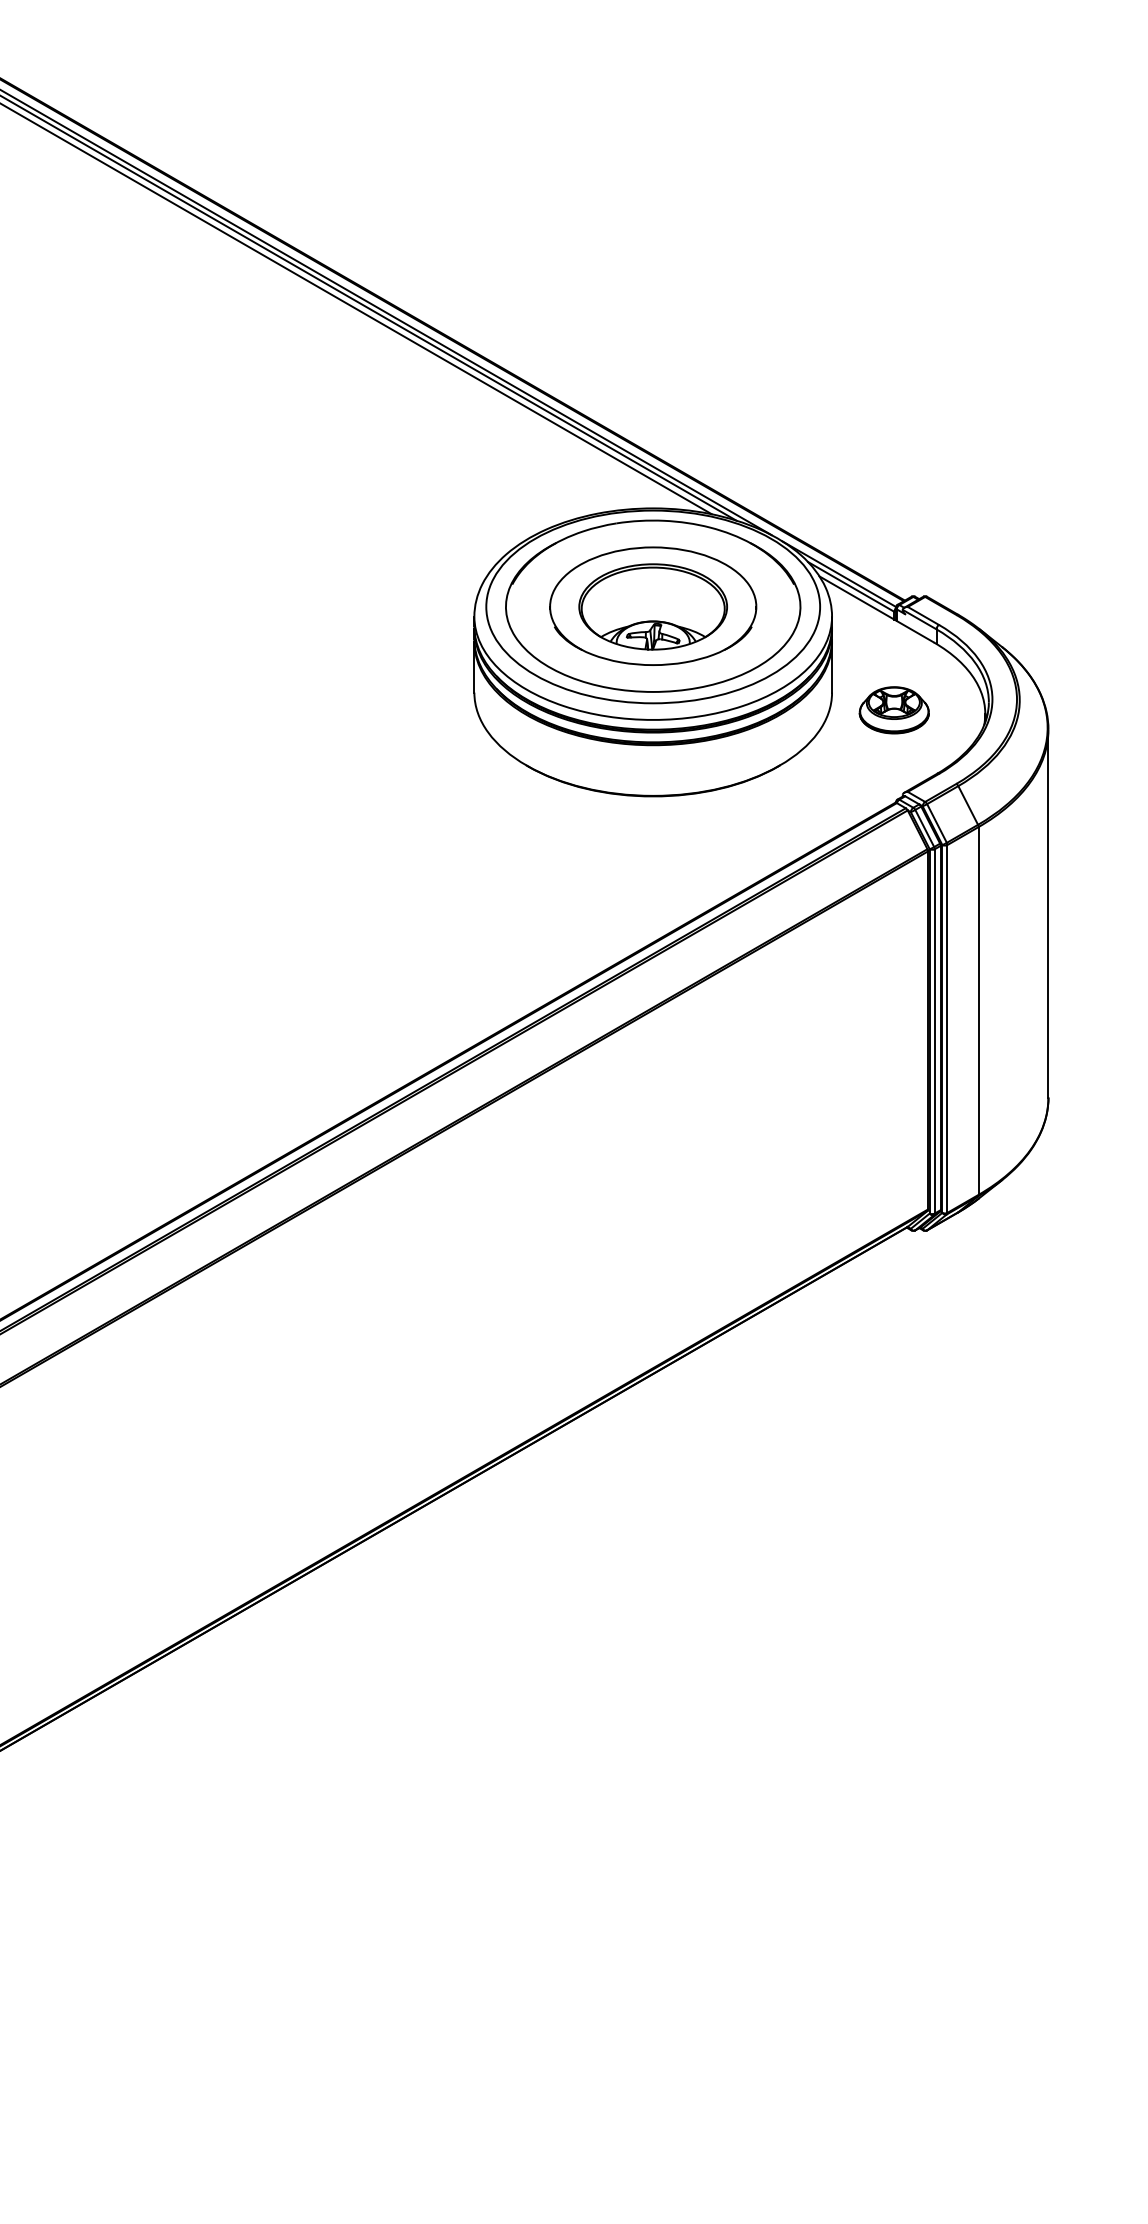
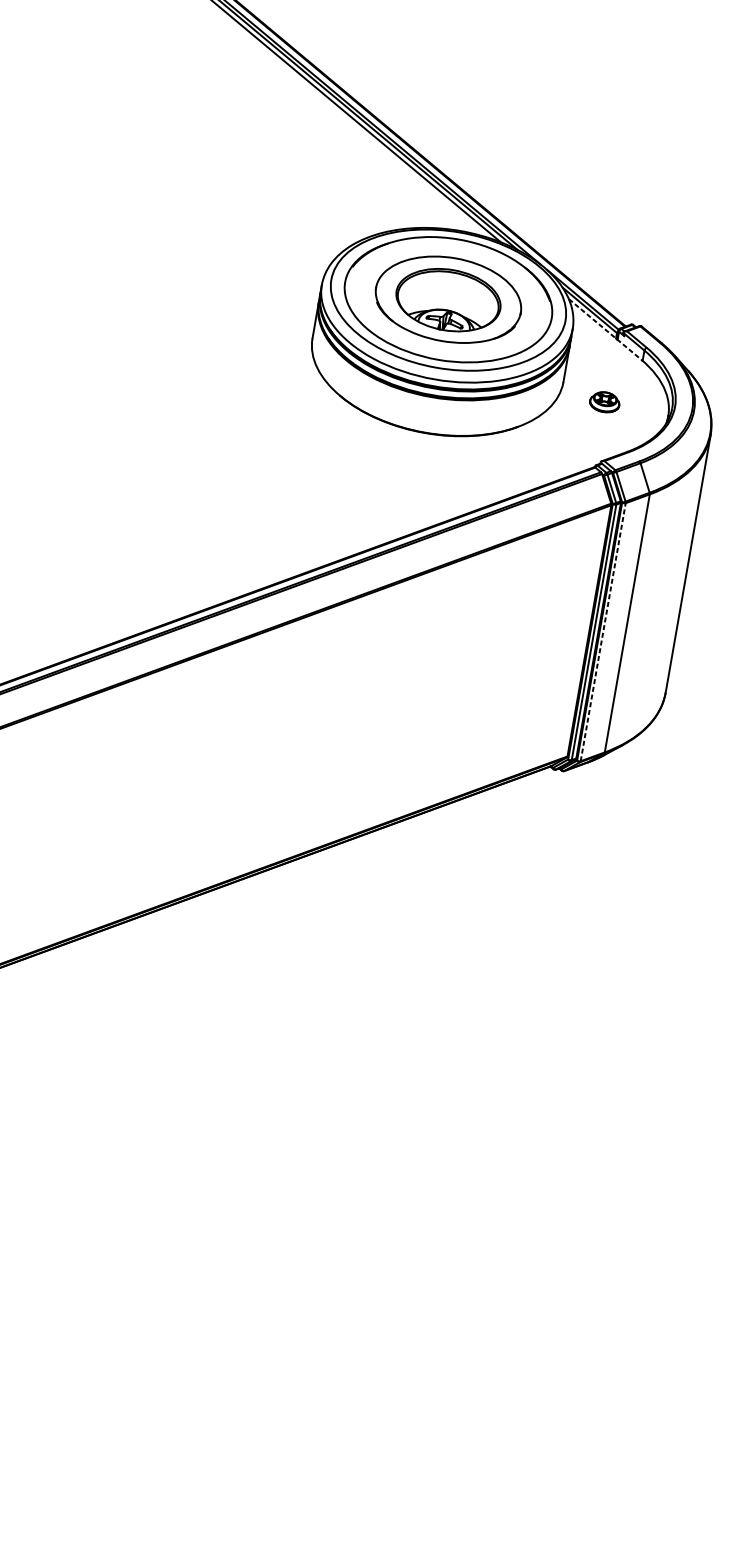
line: (877, 609) -> (605, 329), solid -> dashed
part: (893, 710) -> (604, 402), size x0.6
line: (947, 1028) -> (603, 631), solid -> dashed

